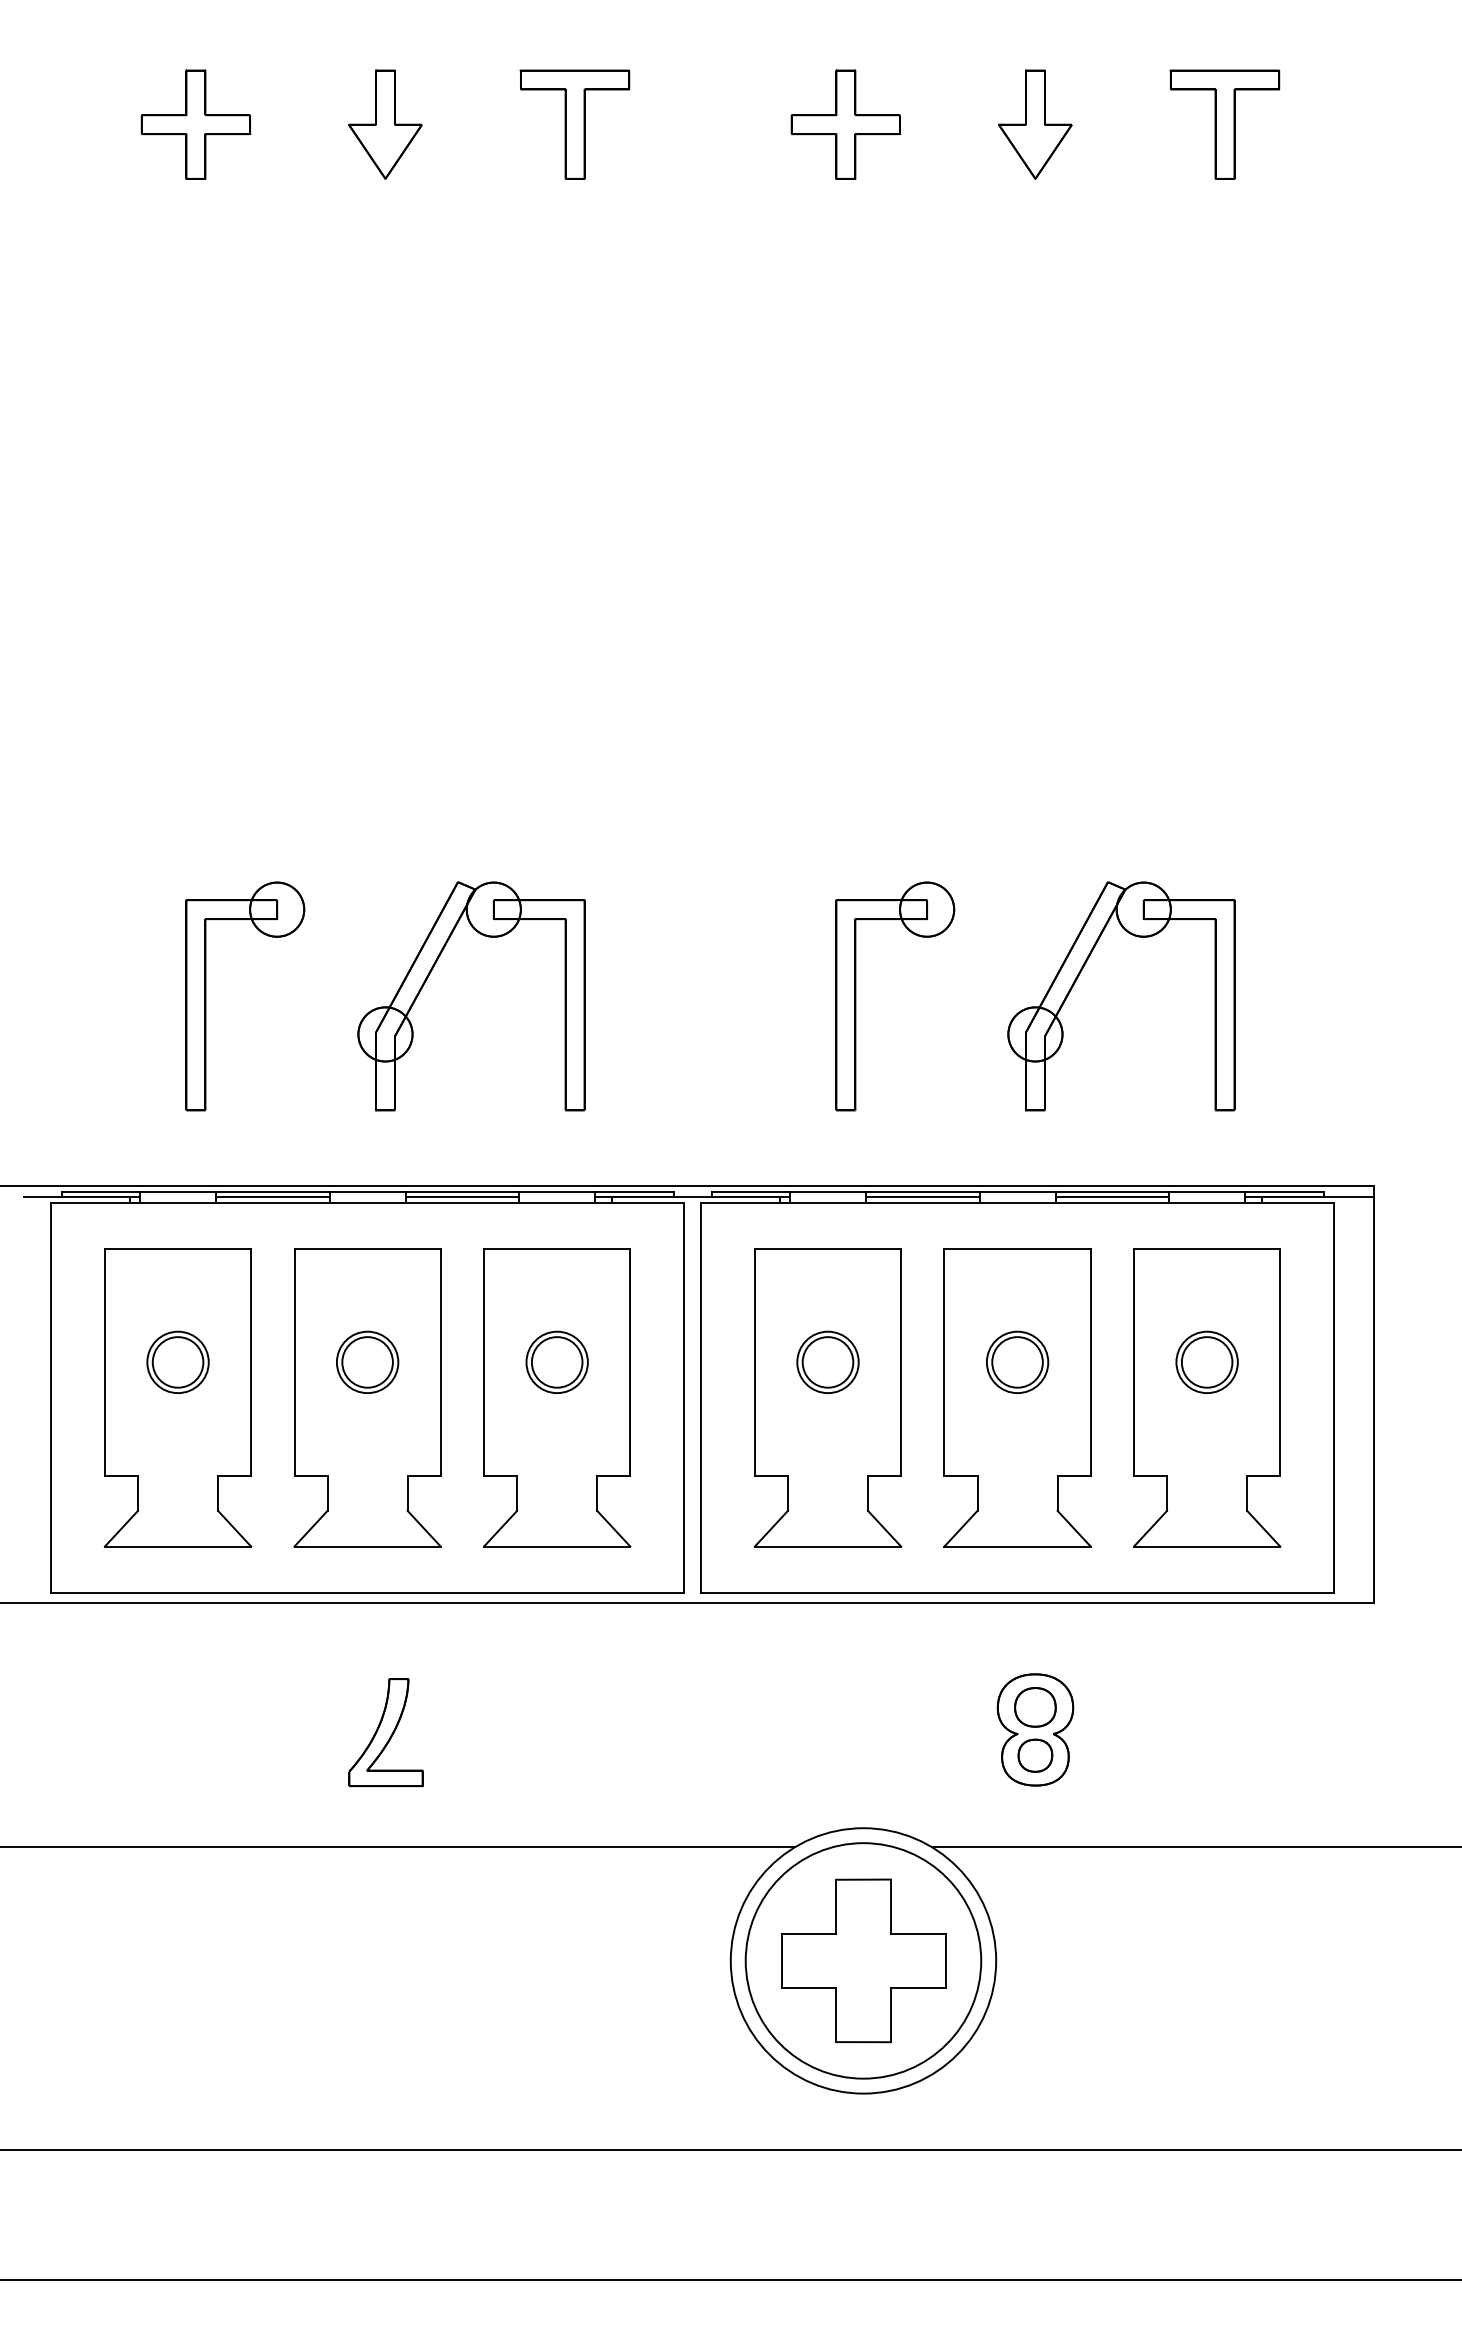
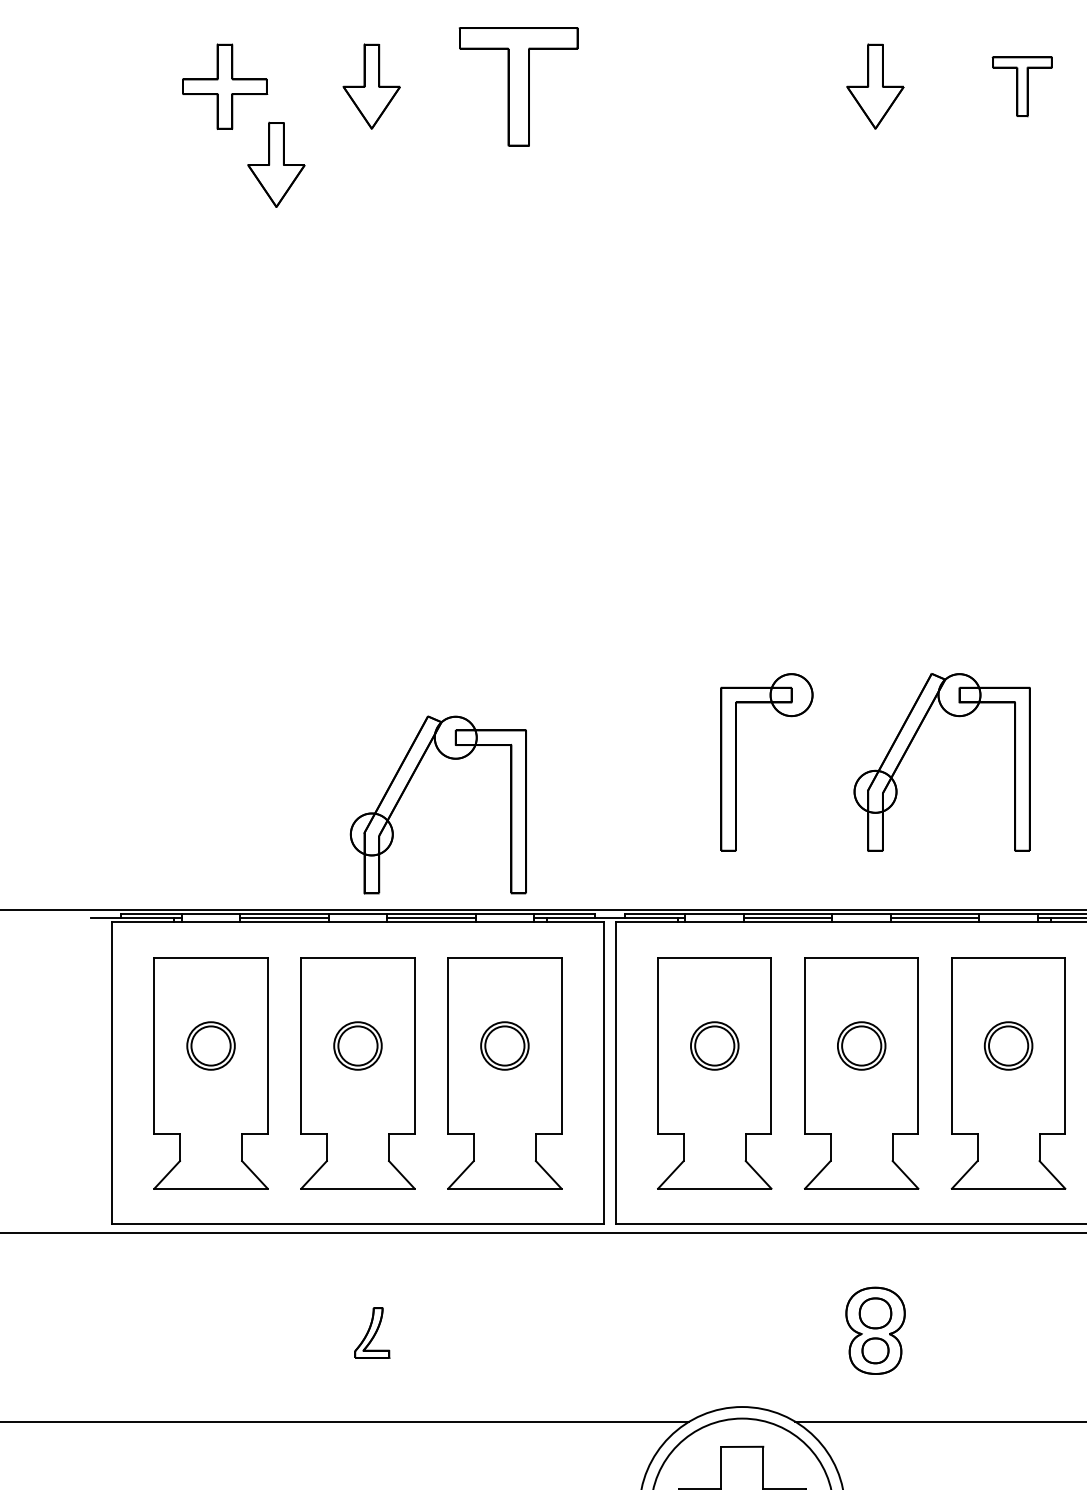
part: (574, 124) -> (518, 86), size x1.4
part: (845, 124) -> (728, 86), removed
part: (1224, 124) -> (1022, 86), size x0.7
part: (262, 225) -> (276, 164), added
part: (430, 974) -> (406, 788), moved
part: (206, 996) -> (233, 762), removed
part: (385, 1732) -> (371, 1332), size x0.6

